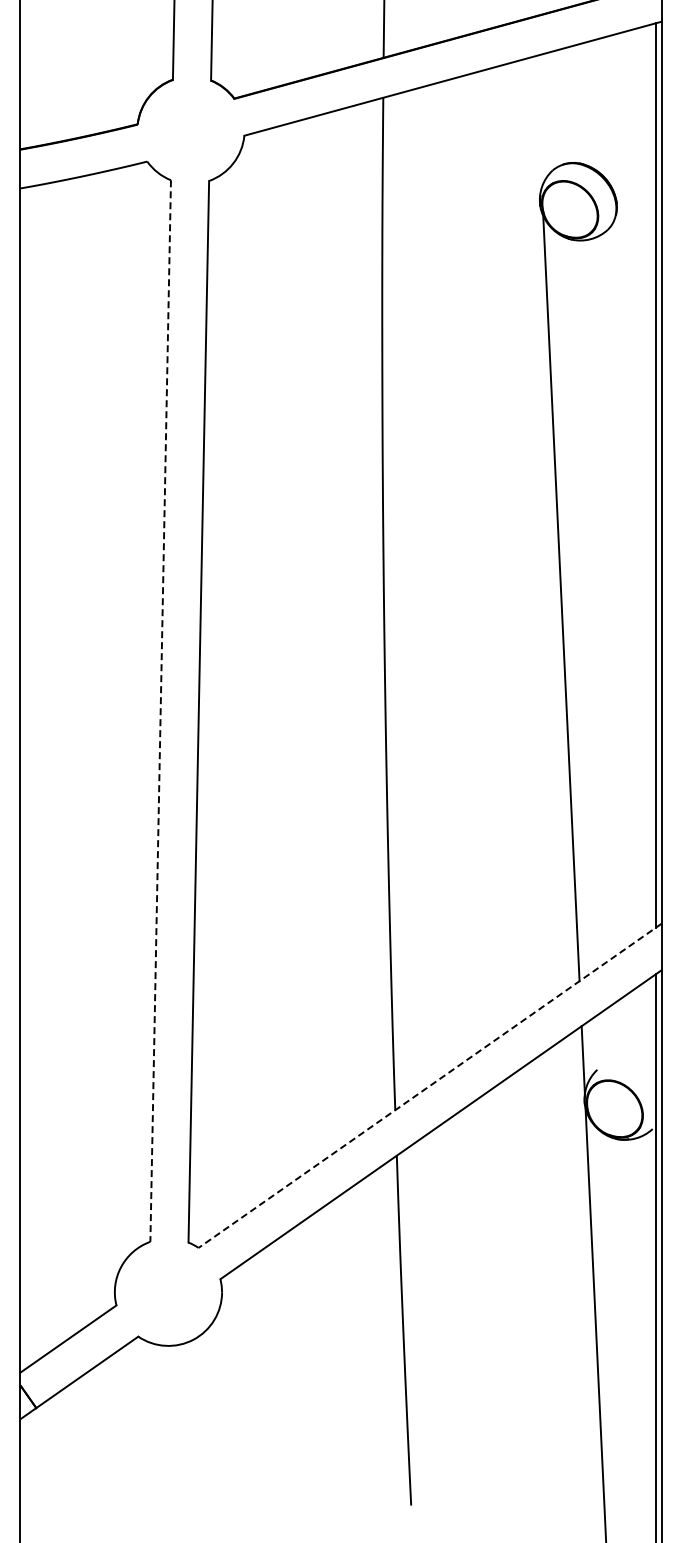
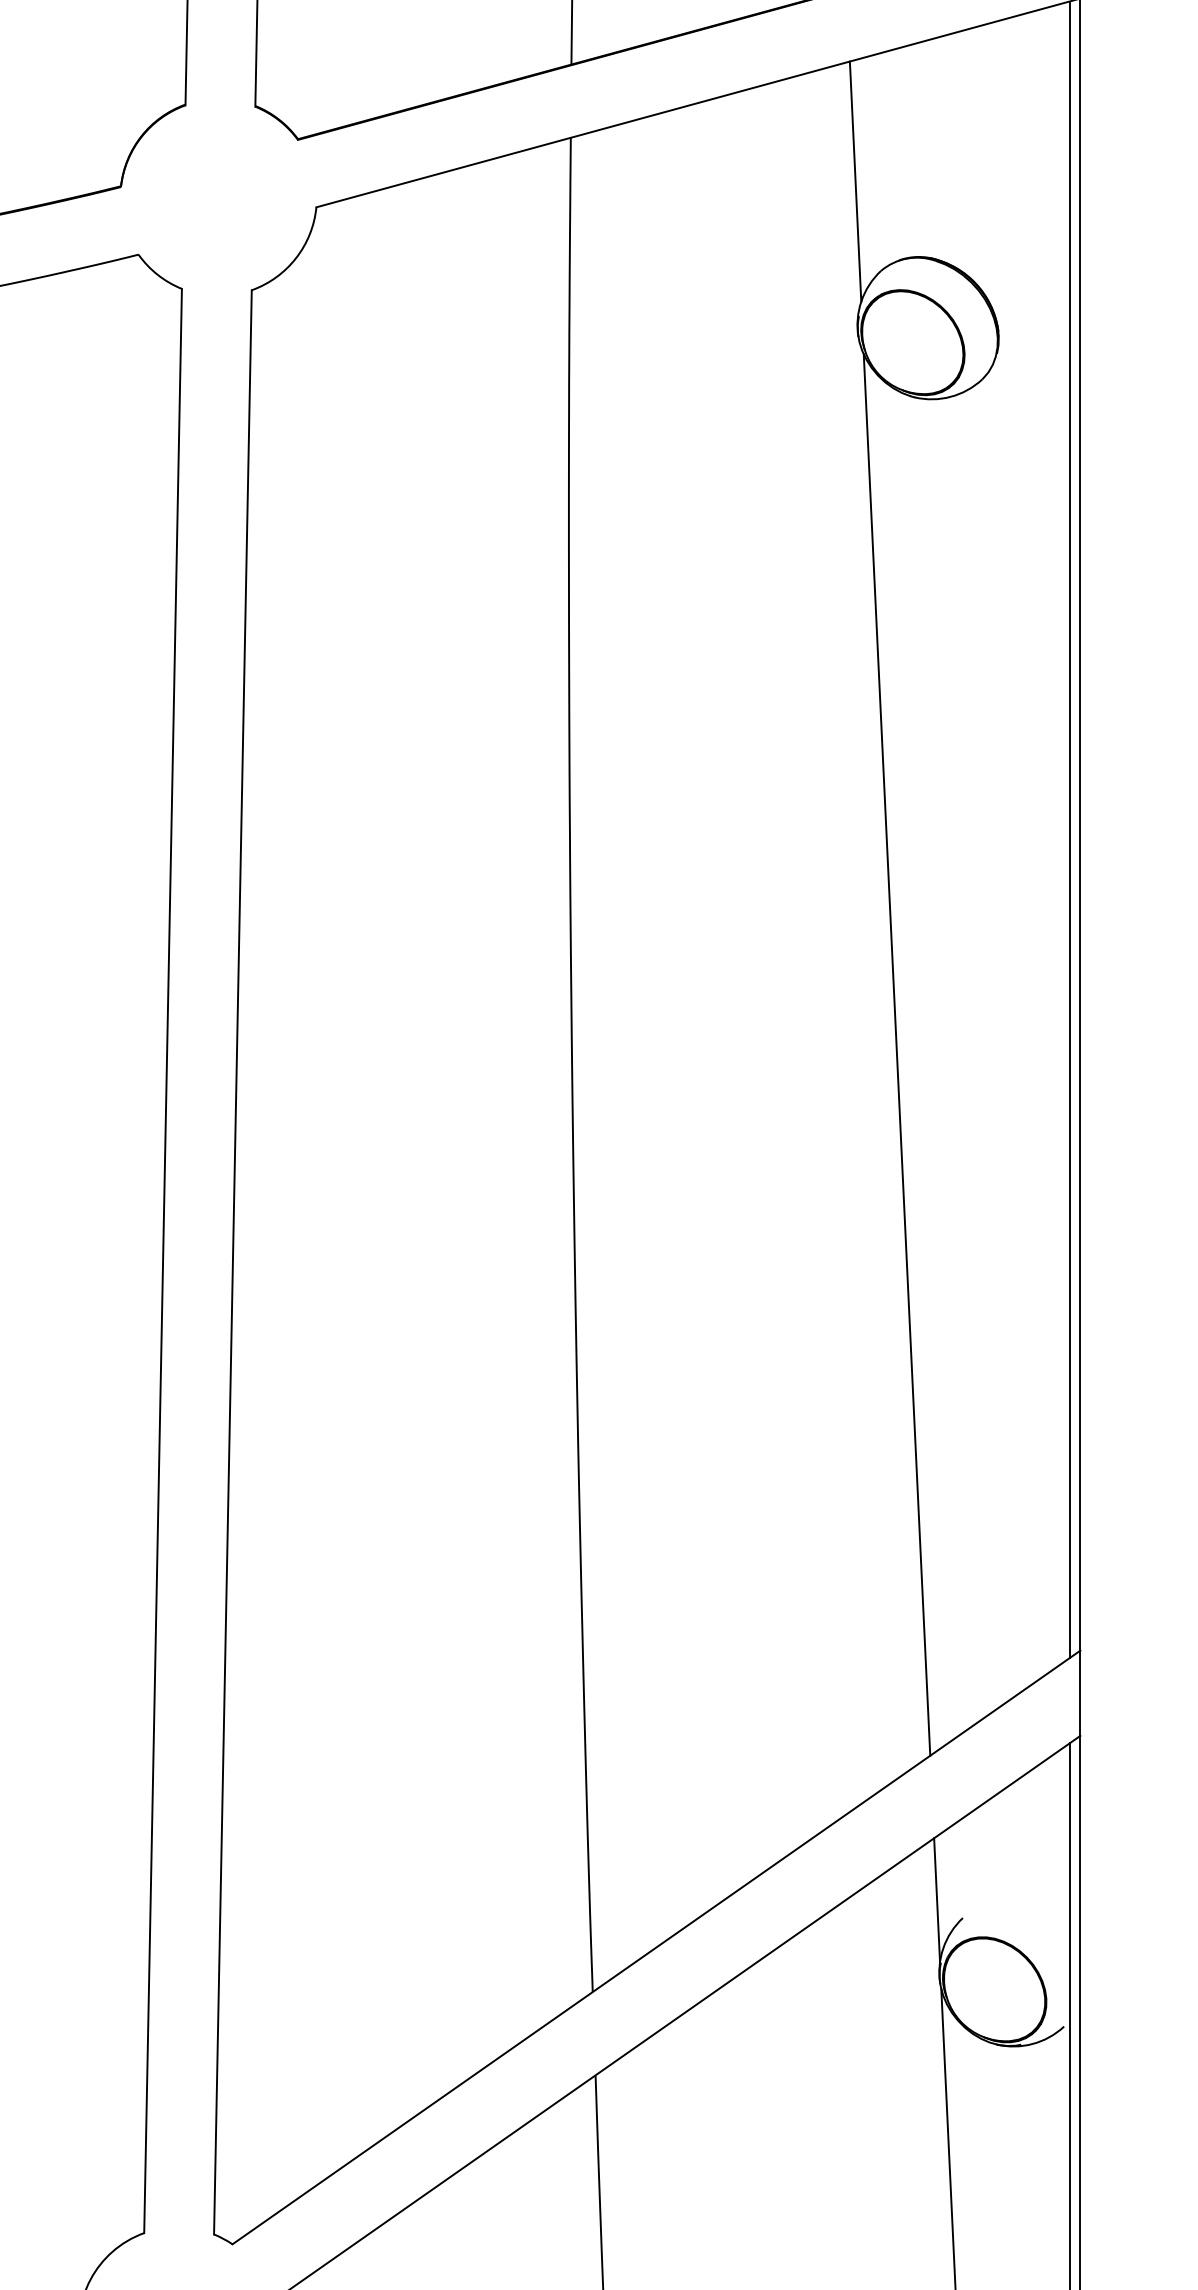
line: (538, 121) -> (855, 181), added
line: (160, 711) -> (162, 1261), dashed -> solid
line: (430, 1085) -> (657, 1946), dashed -> solid

